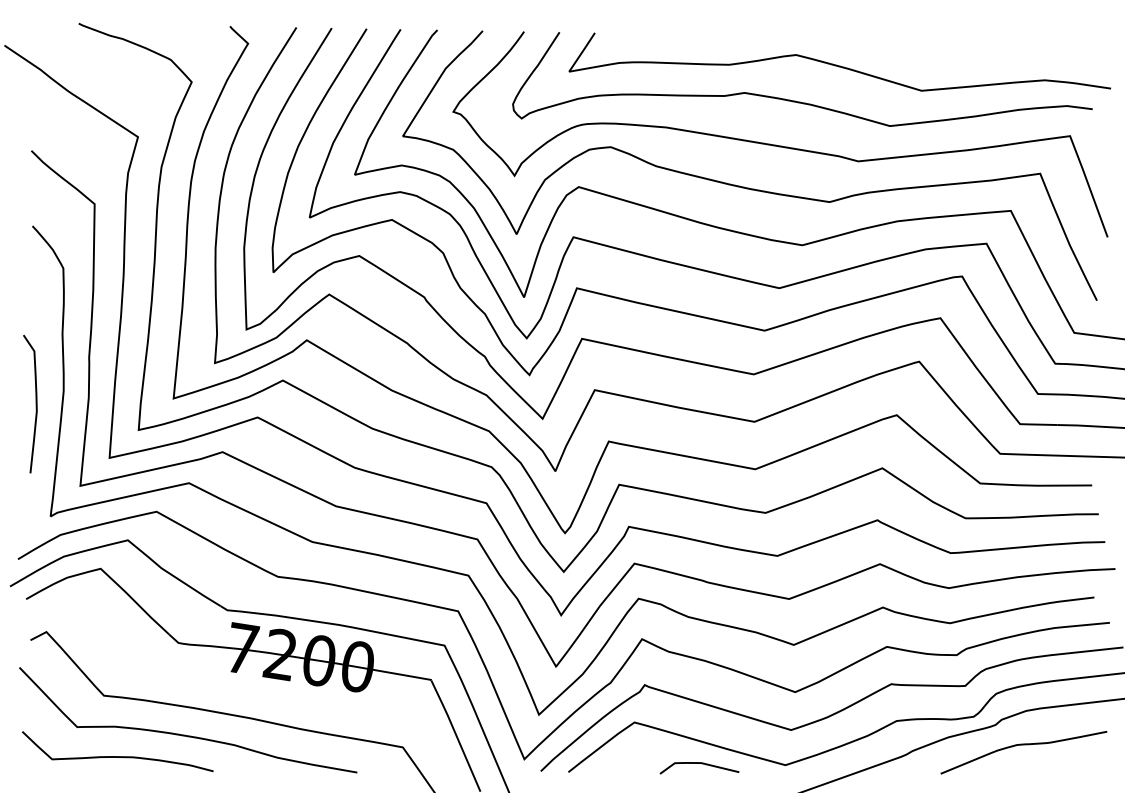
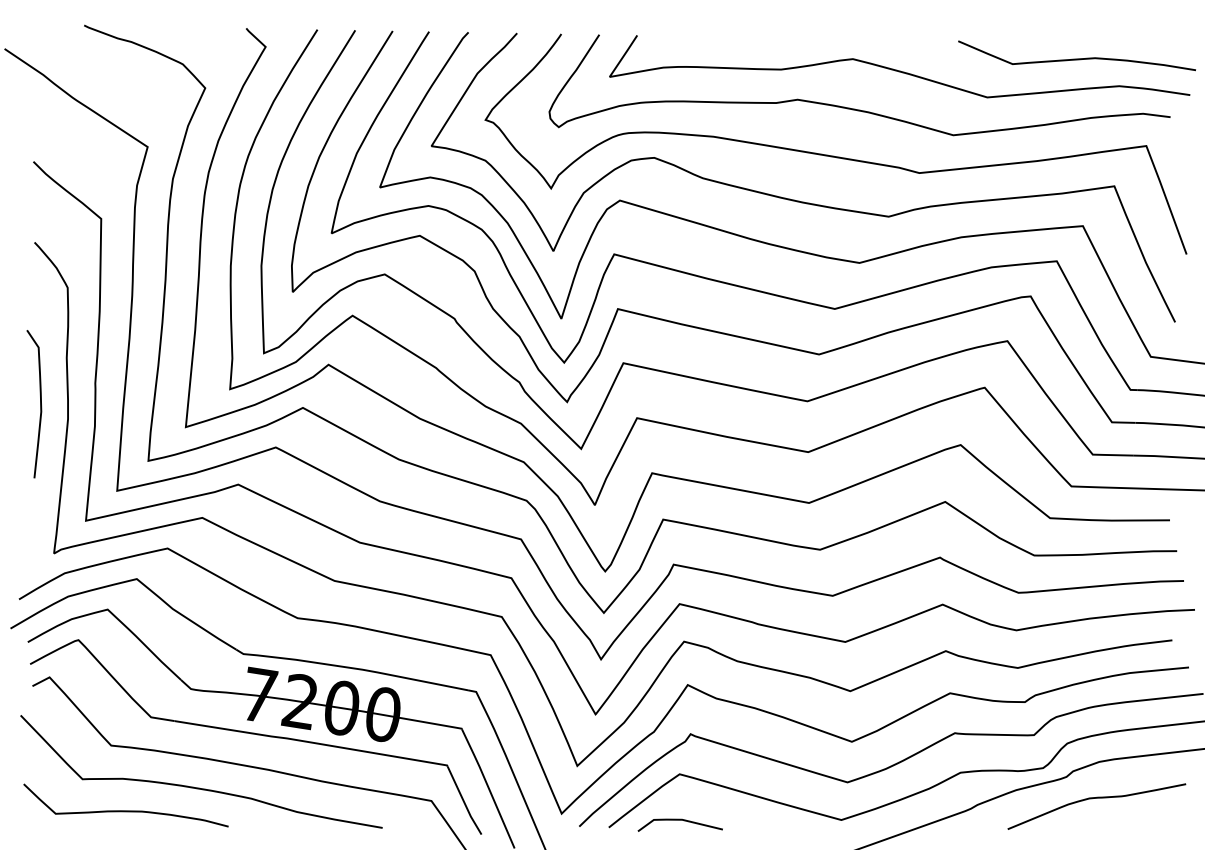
curve: (1004, 54) -> (1076, 58), added
curve: (36, 404) -> (40, 404), moved
part: (238, 687) -> (255, 736), added
line: (698, 763) -> (679, 820), moved

